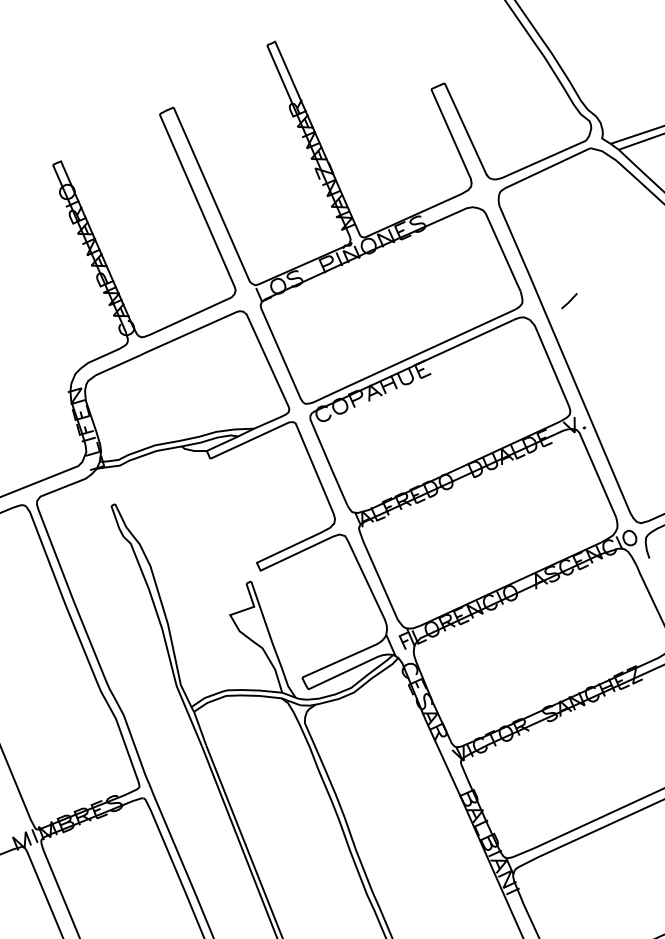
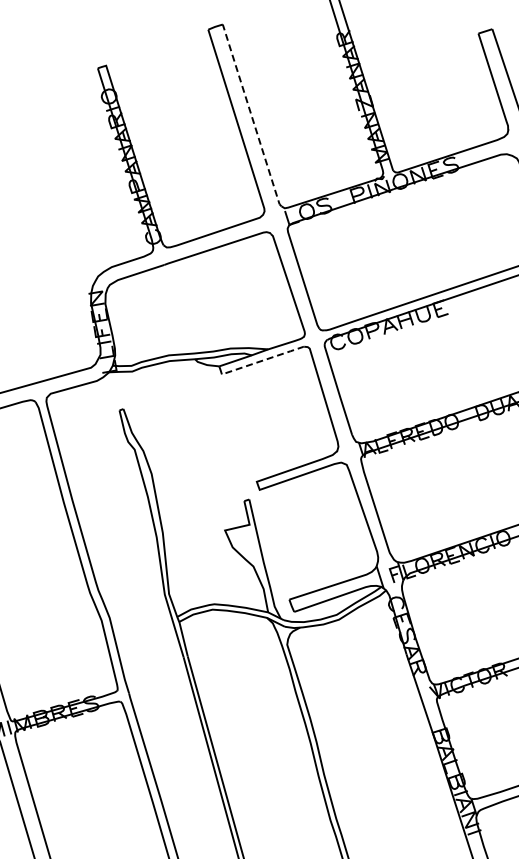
line: (212, 196) -> (251, 116), solid -> dashed
line: (251, 439) -> (264, 359), solid -> dashed

